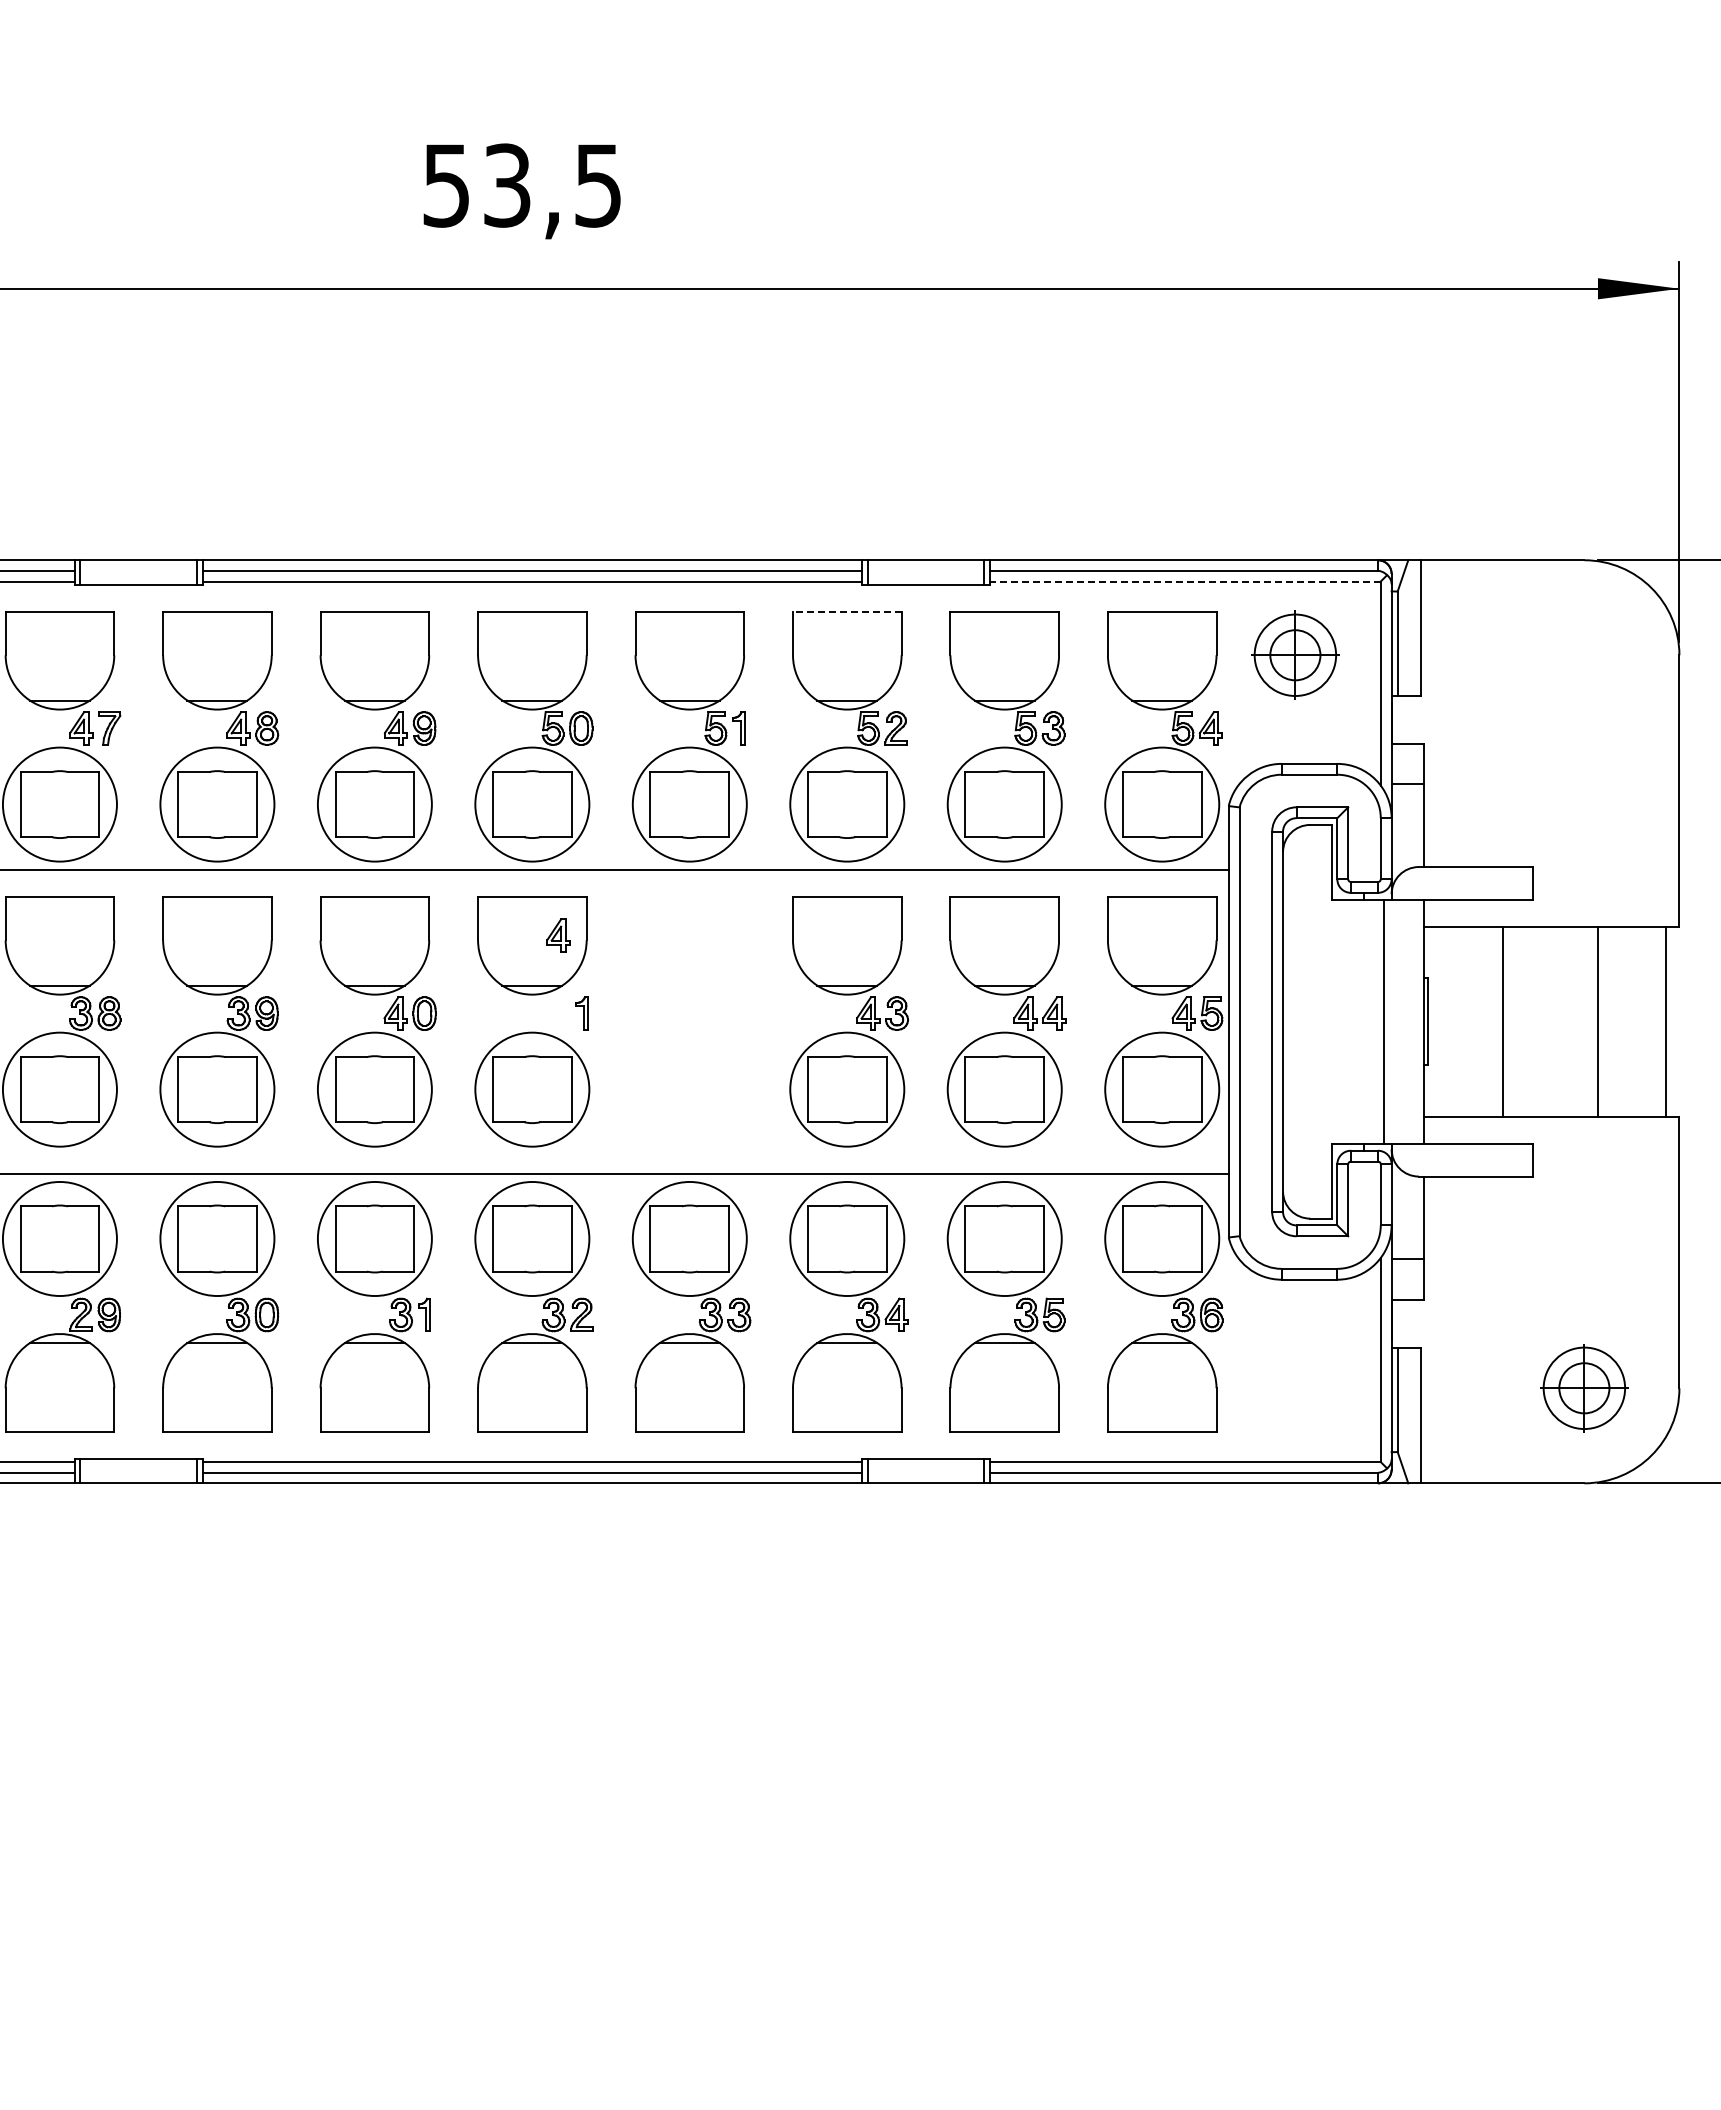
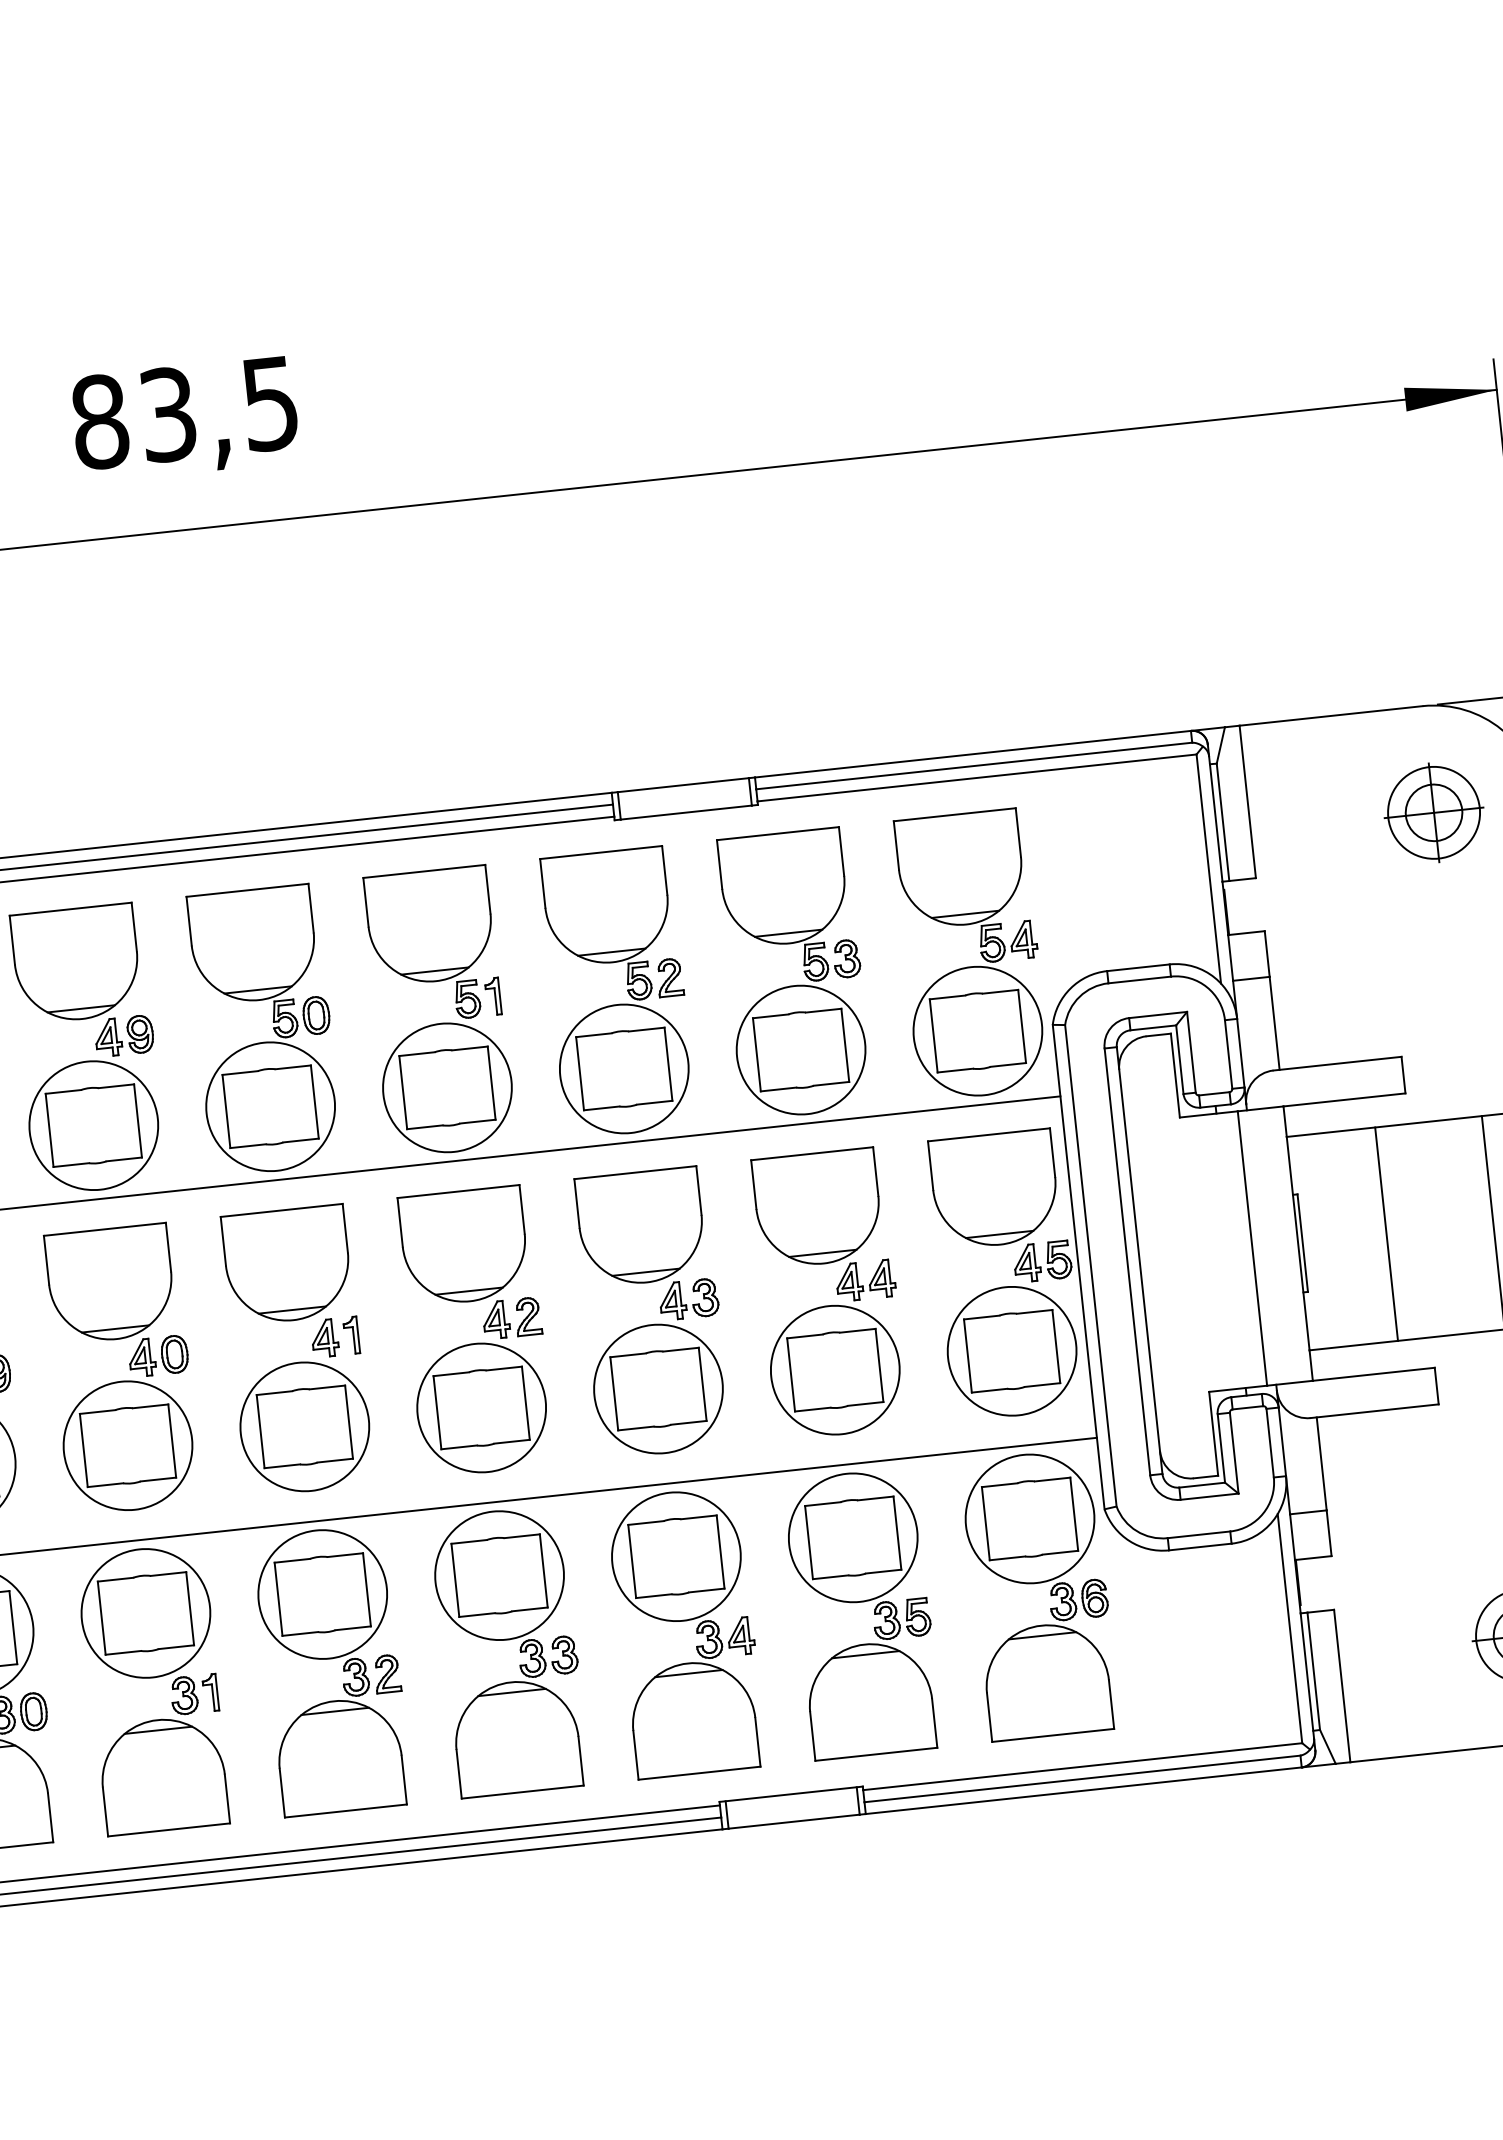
text: (446, 185) -> (99, 421), 53,5 -> 83,5
line: (1184, 581) -> (976, 777), dashed -> solid
line: (846, 611) -> (600, 852), dashed -> solid
part: (1295, 654) -> (1434, 811), moved
part: (558, 935) -> (325, 1338), moved
part: (698, 1018) -> (482, 1327), added

